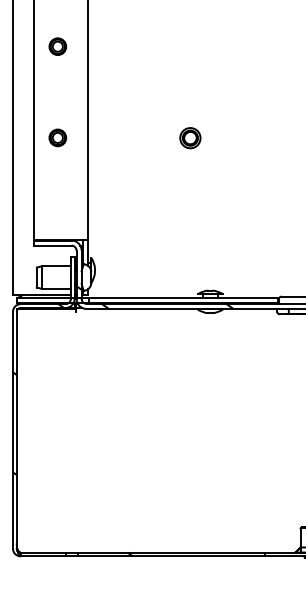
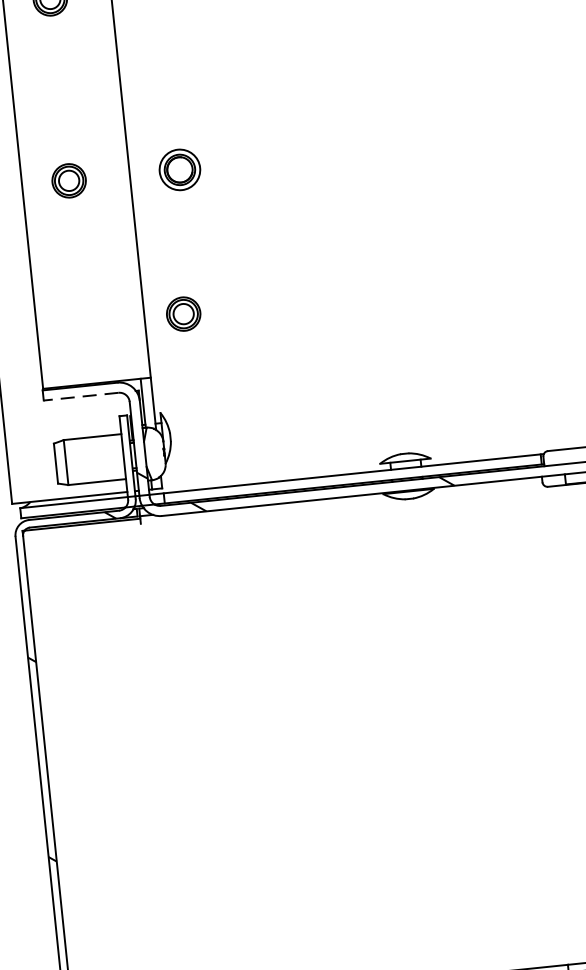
part: (190, 138) -> (180, 170), moved
part: (107, 209) -> (182, 313), added
line: (52, 245) -> (80, 396), solid -> dashed

